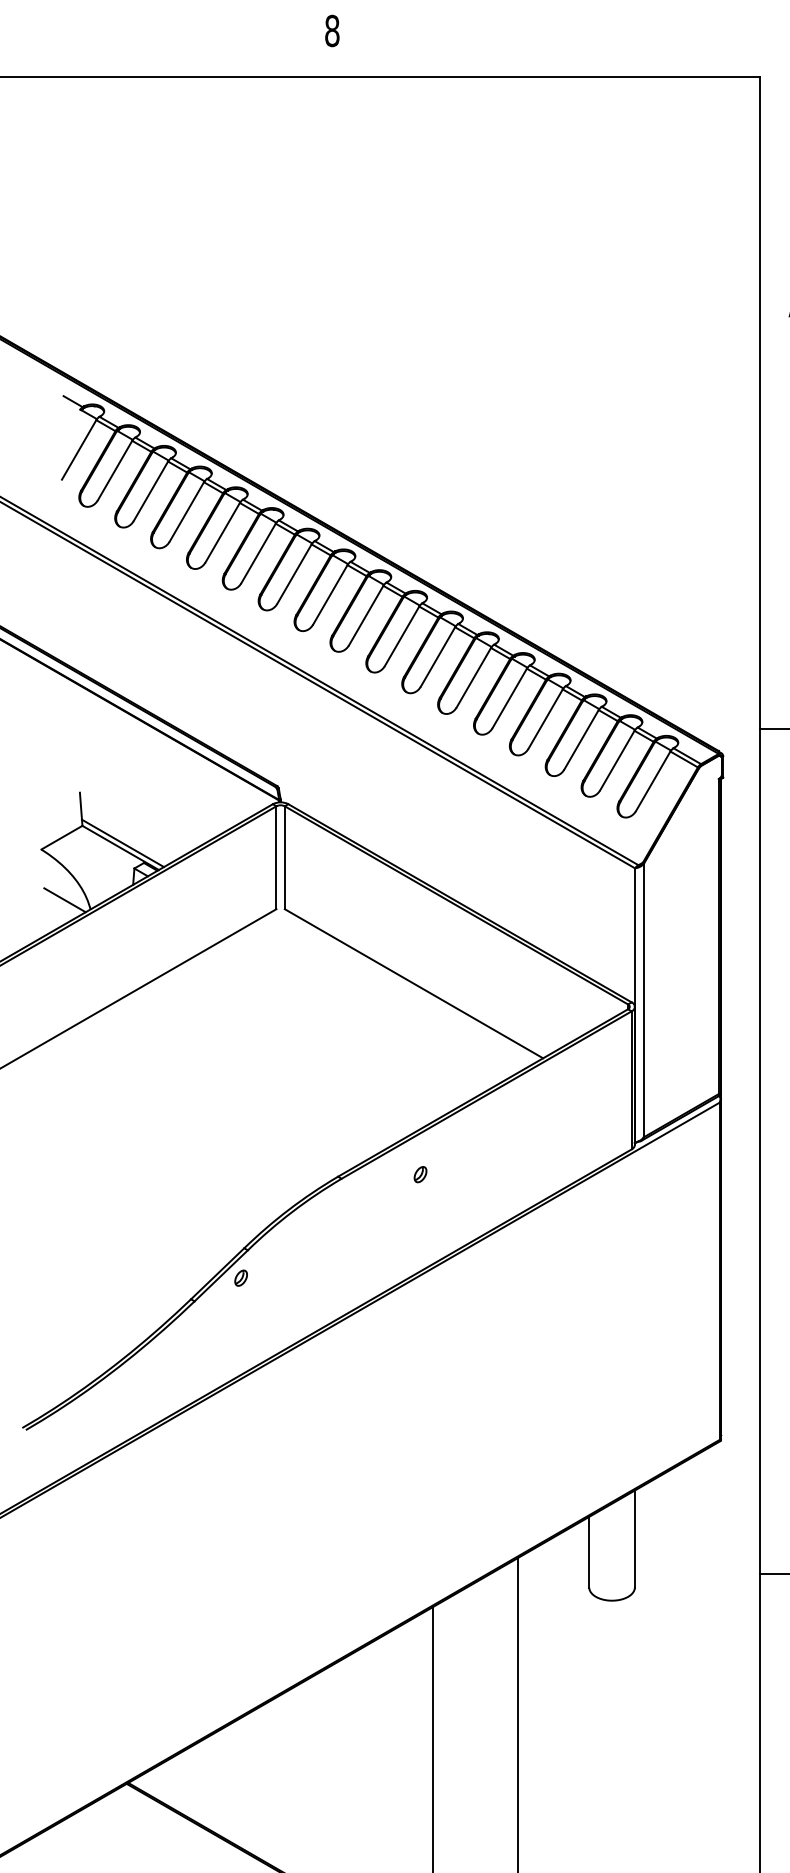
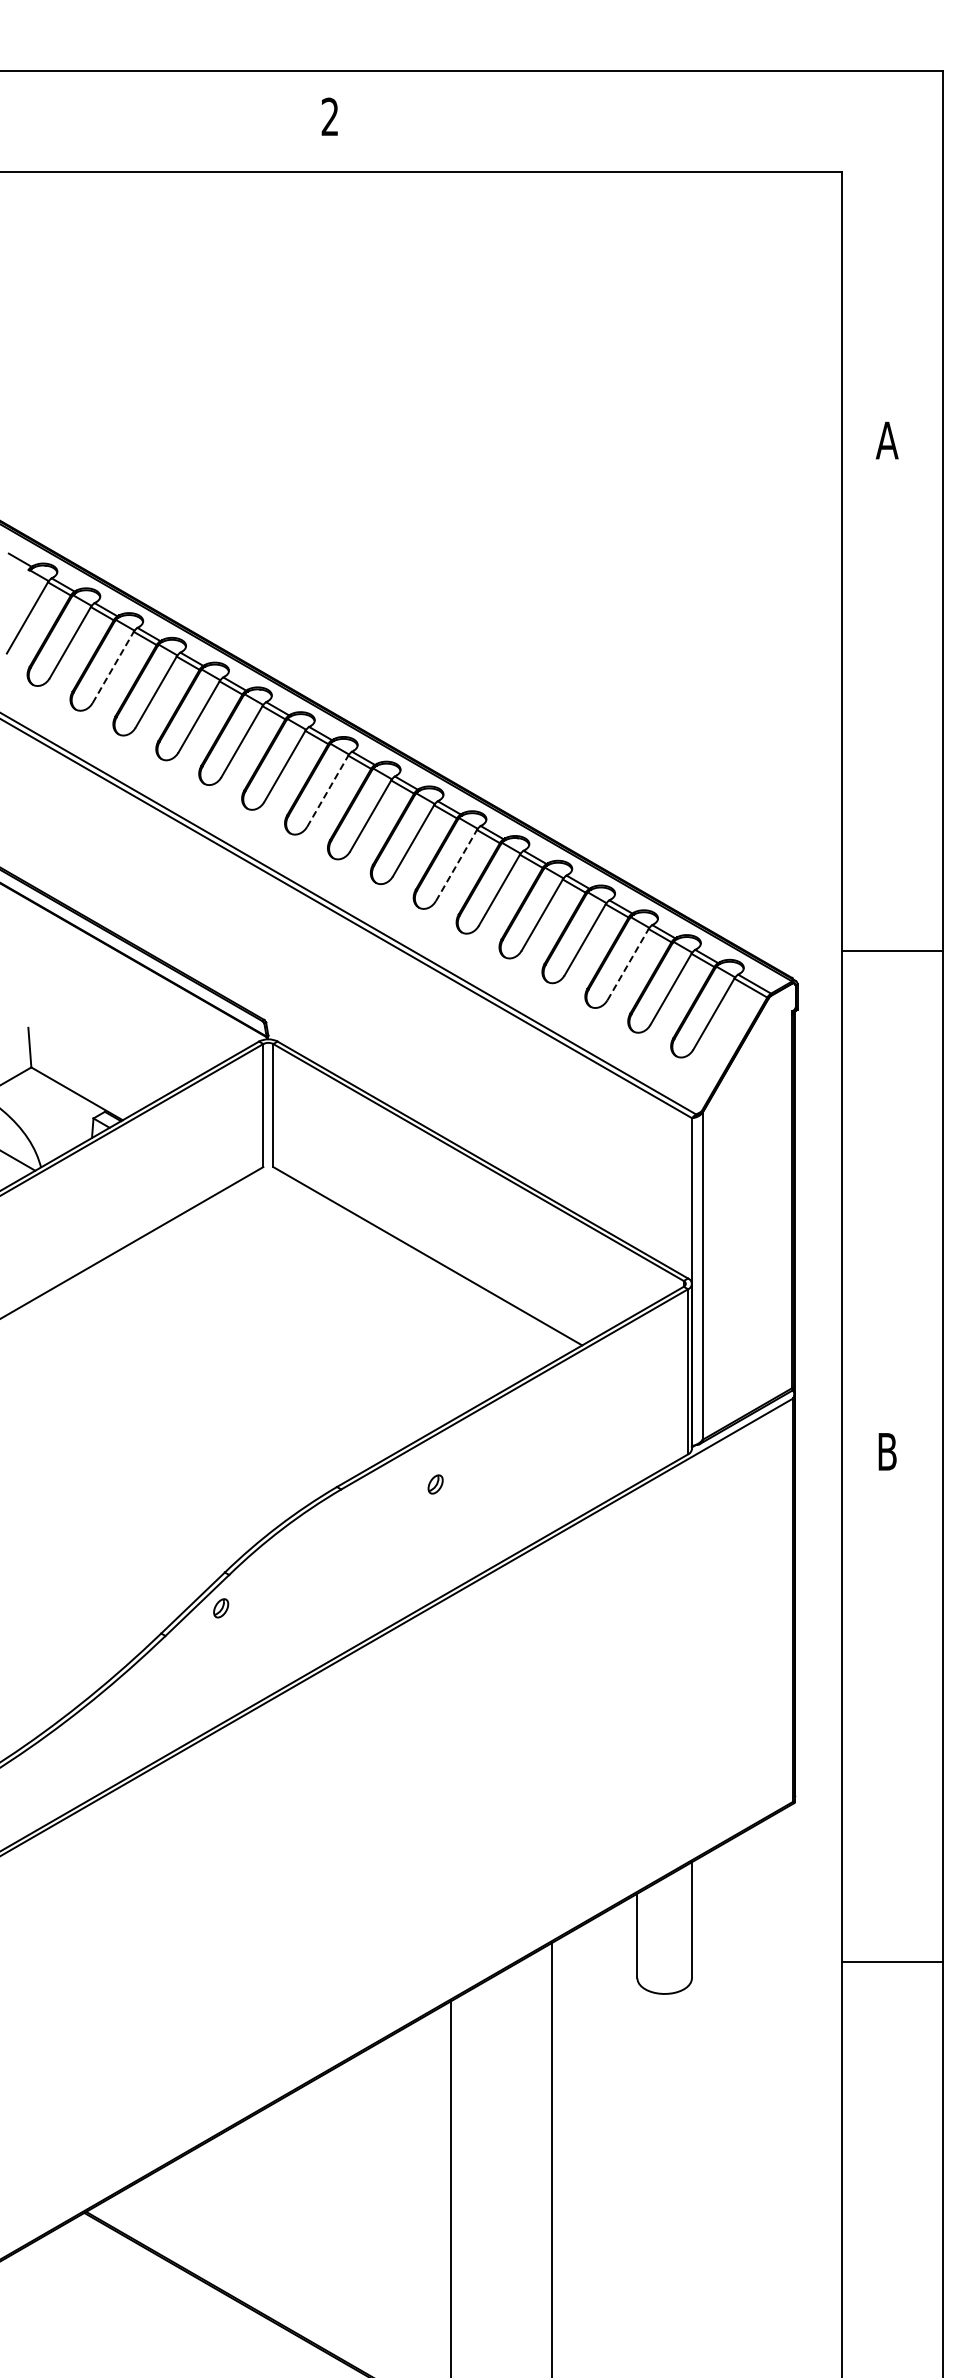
text: (331, 30) -> (329, 116), 8 -> 2
line: (151, 491) -> (113, 667), solid -> dashed
line: (330, 594) -> (328, 790), solid -> dashed
line: (437, 656) -> (456, 865), solid -> dashed
line: (581, 739) -> (628, 964), solid -> dashed
line: (122, 843) -> (79, 1088), removed

